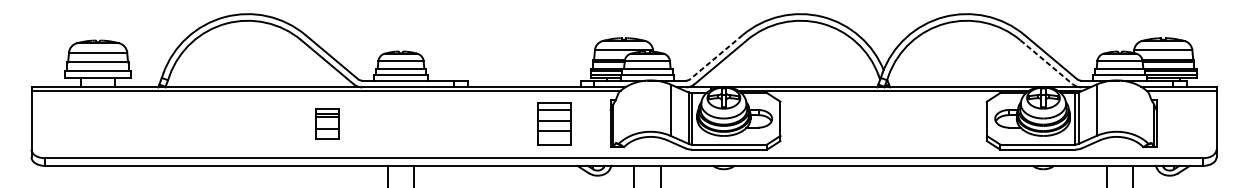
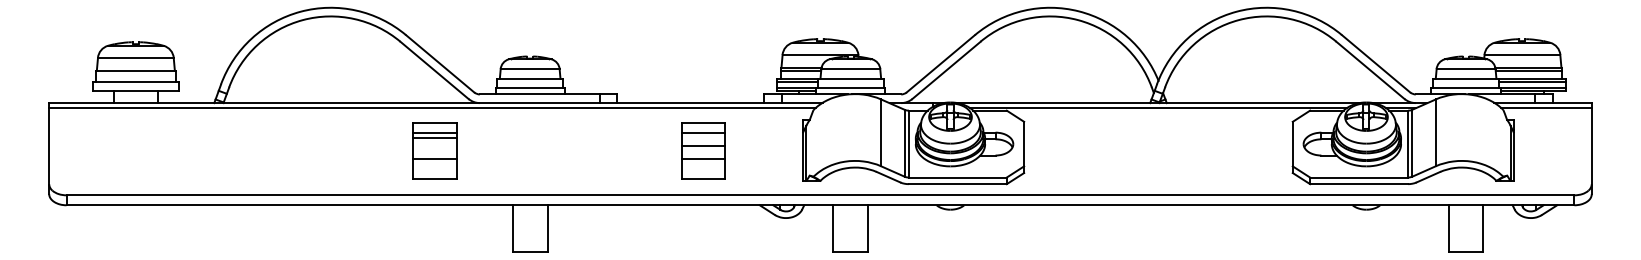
line: (716, 56) -> (940, 63), dashed -> solid
line: (1046, 62) -> (1370, 70), dashed -> solid
part: (327, 123) -> (434, 150), size x1.43
part: (554, 123) -> (703, 150), moved

